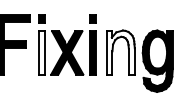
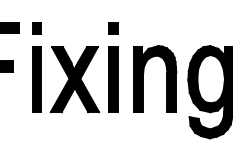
fill: (41, 52) -> (36, 79), added
fill: (120, 52) -> (154, 79), added

